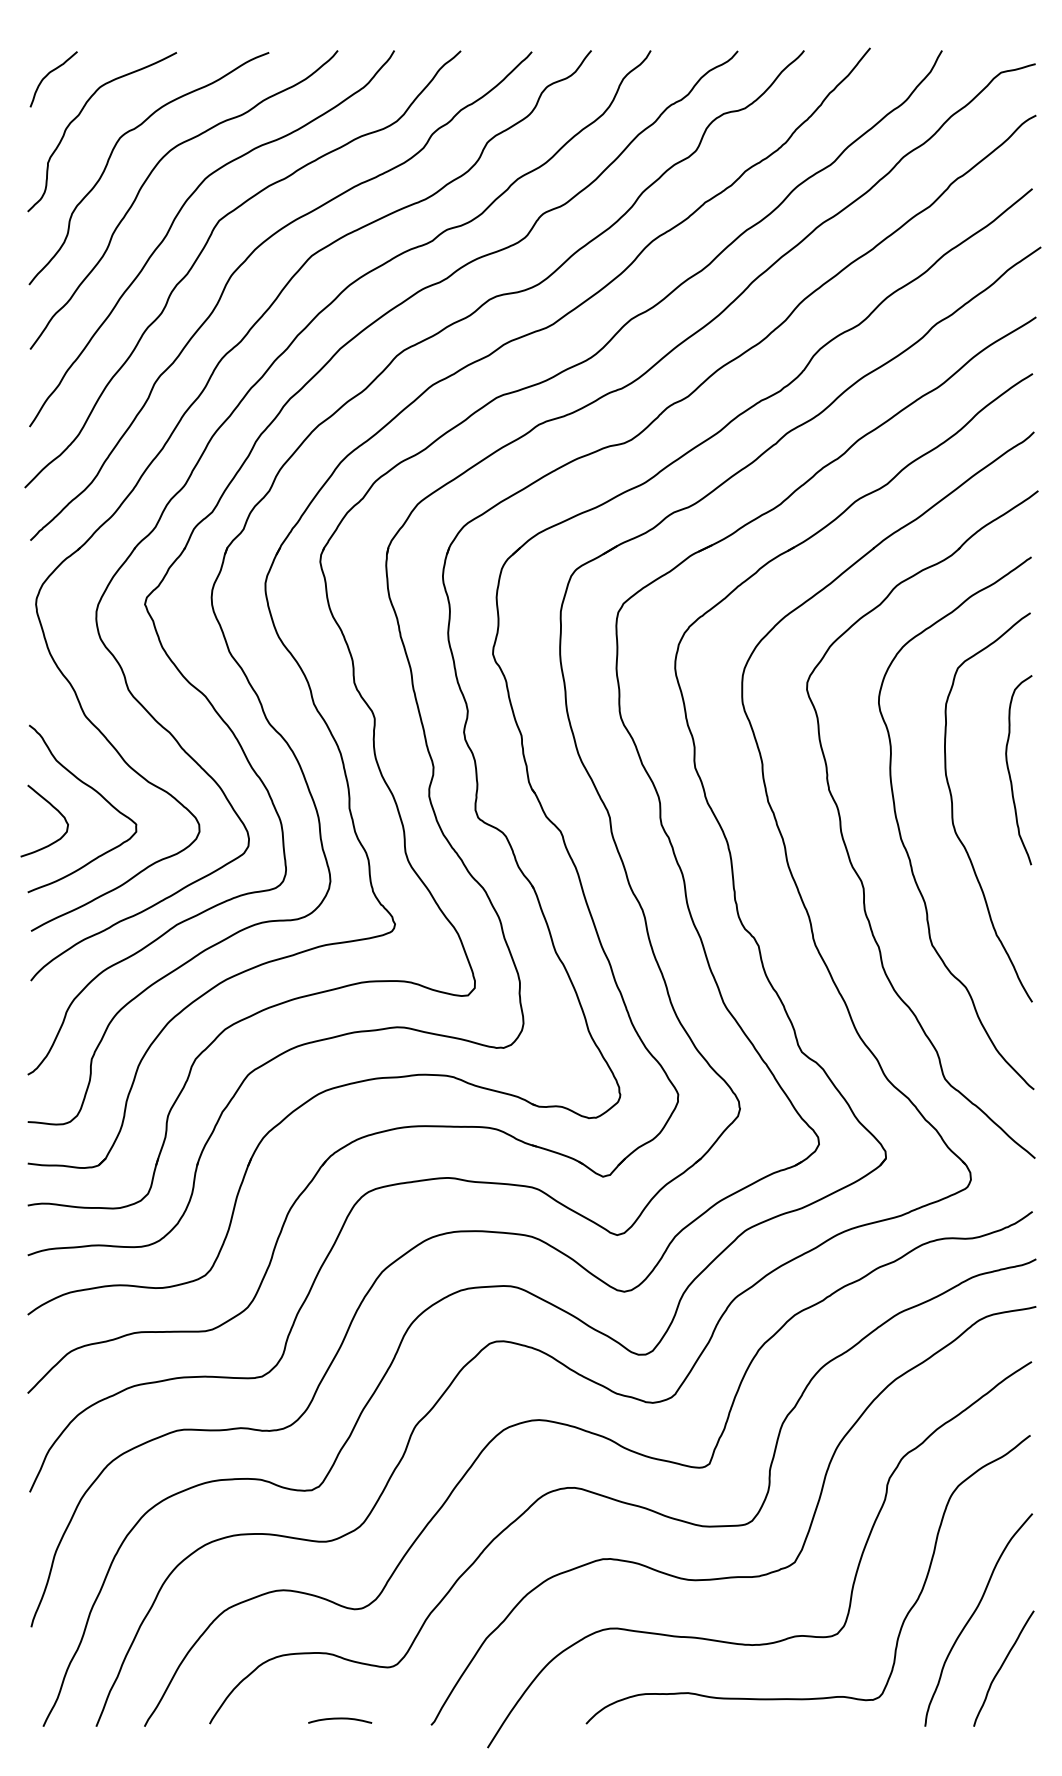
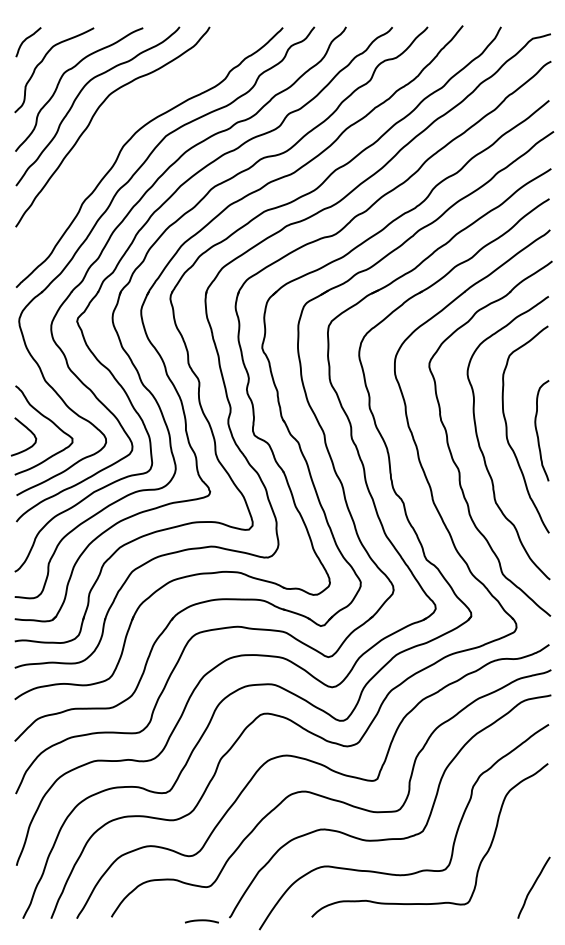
curve: (205, 248) -> (109, 132), removed
curve: (1010, 769) -> (537, 430), moved
curve: (974, 1615) -> (518, 859), removed
curve: (339, 1720) -> (201, 921), moved

